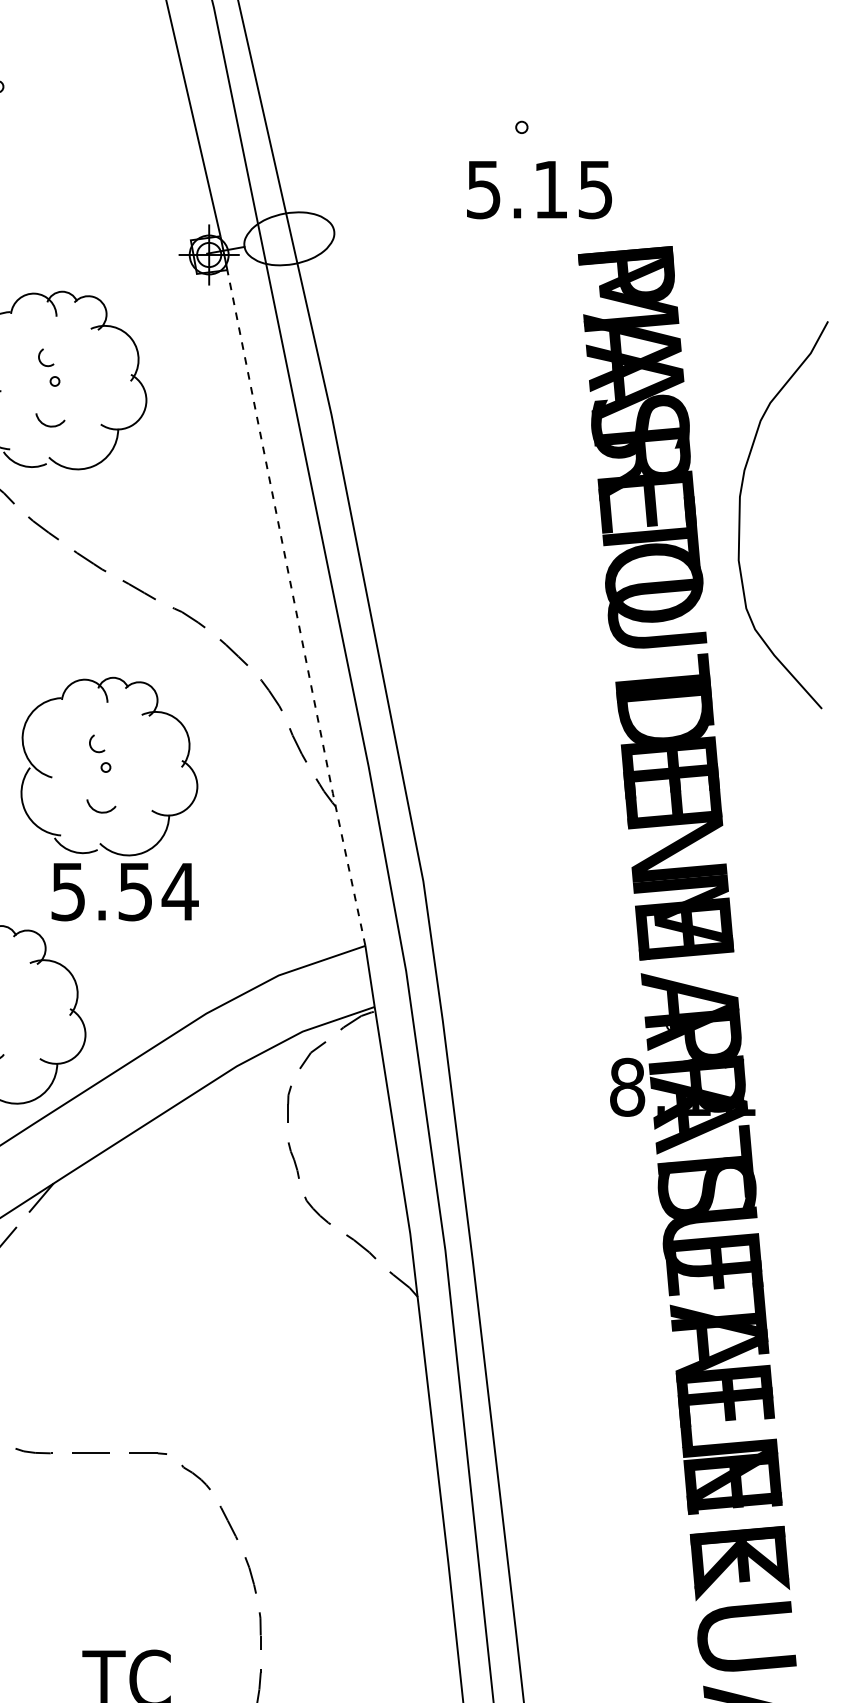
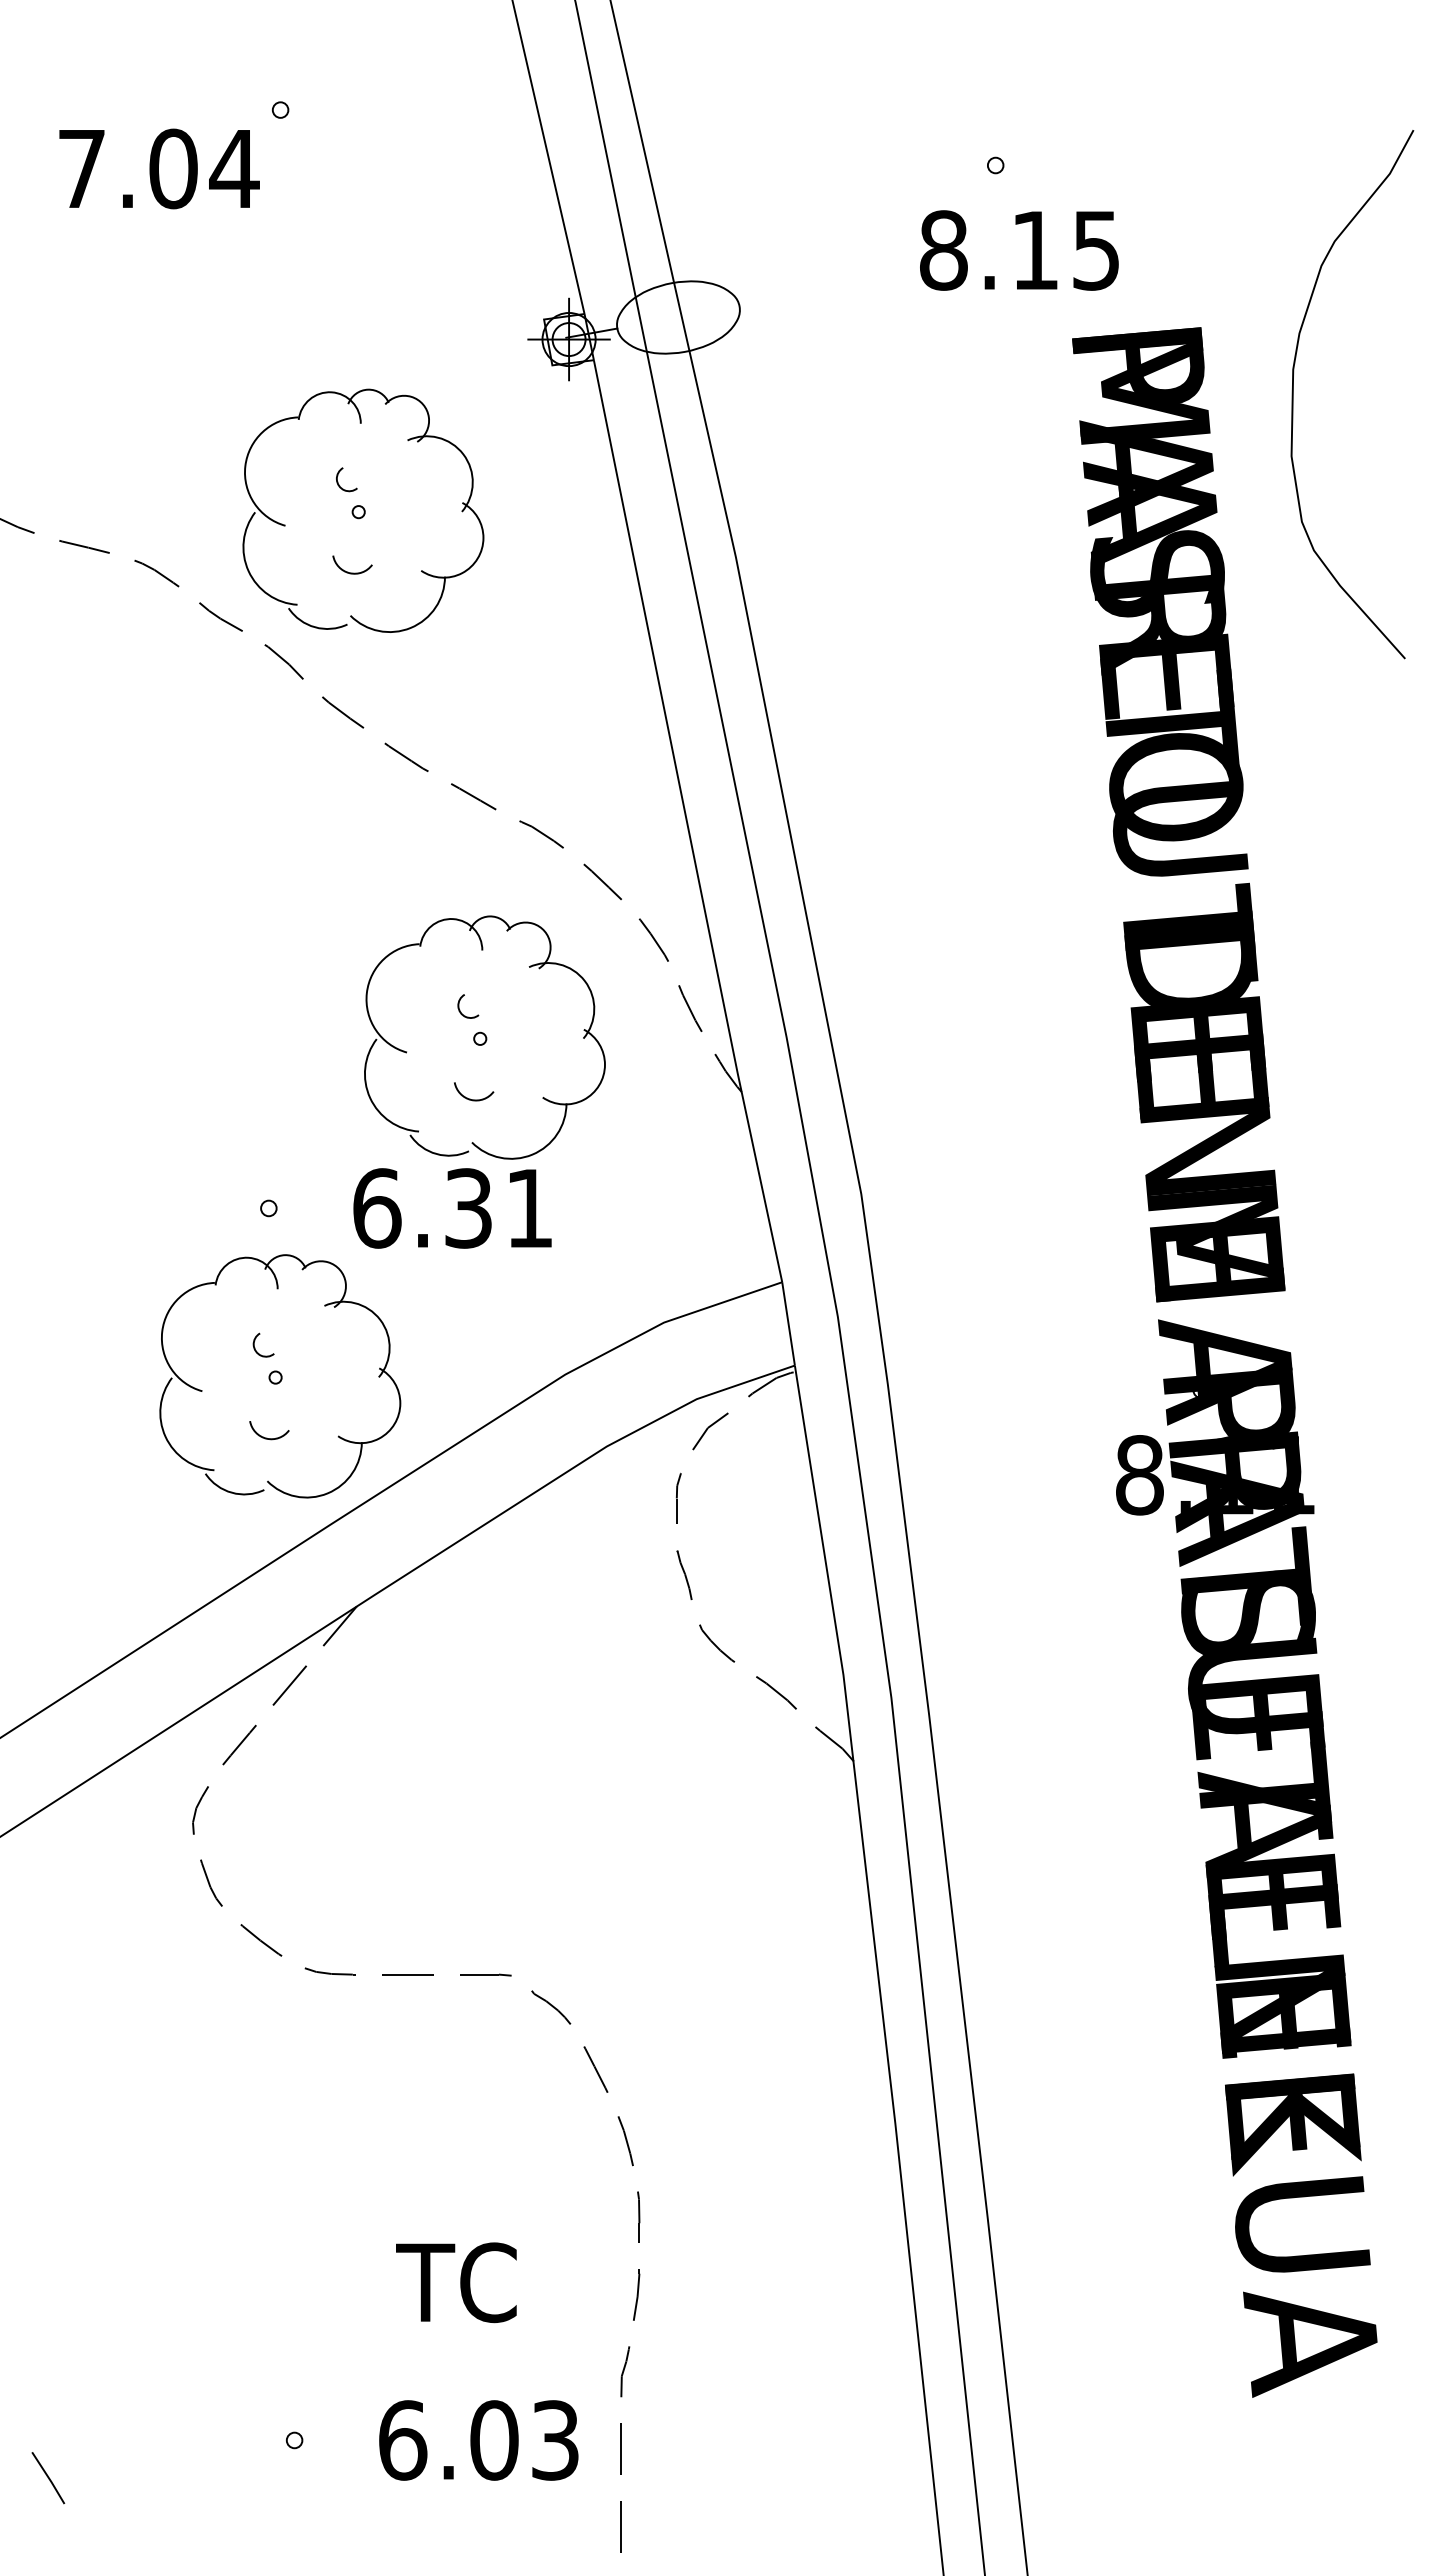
text: (483, 189) -> (943, 250), 5.15 -> 8.15
curve: (740, 515) -> (1293, 394), moved
line: (295, 608) -> (686, 821), dashed -> solid
part: (109, 766) -> (484, 1037), moved
text: (125, 891) -> (454, 1208), 5.54 -> 6.31

